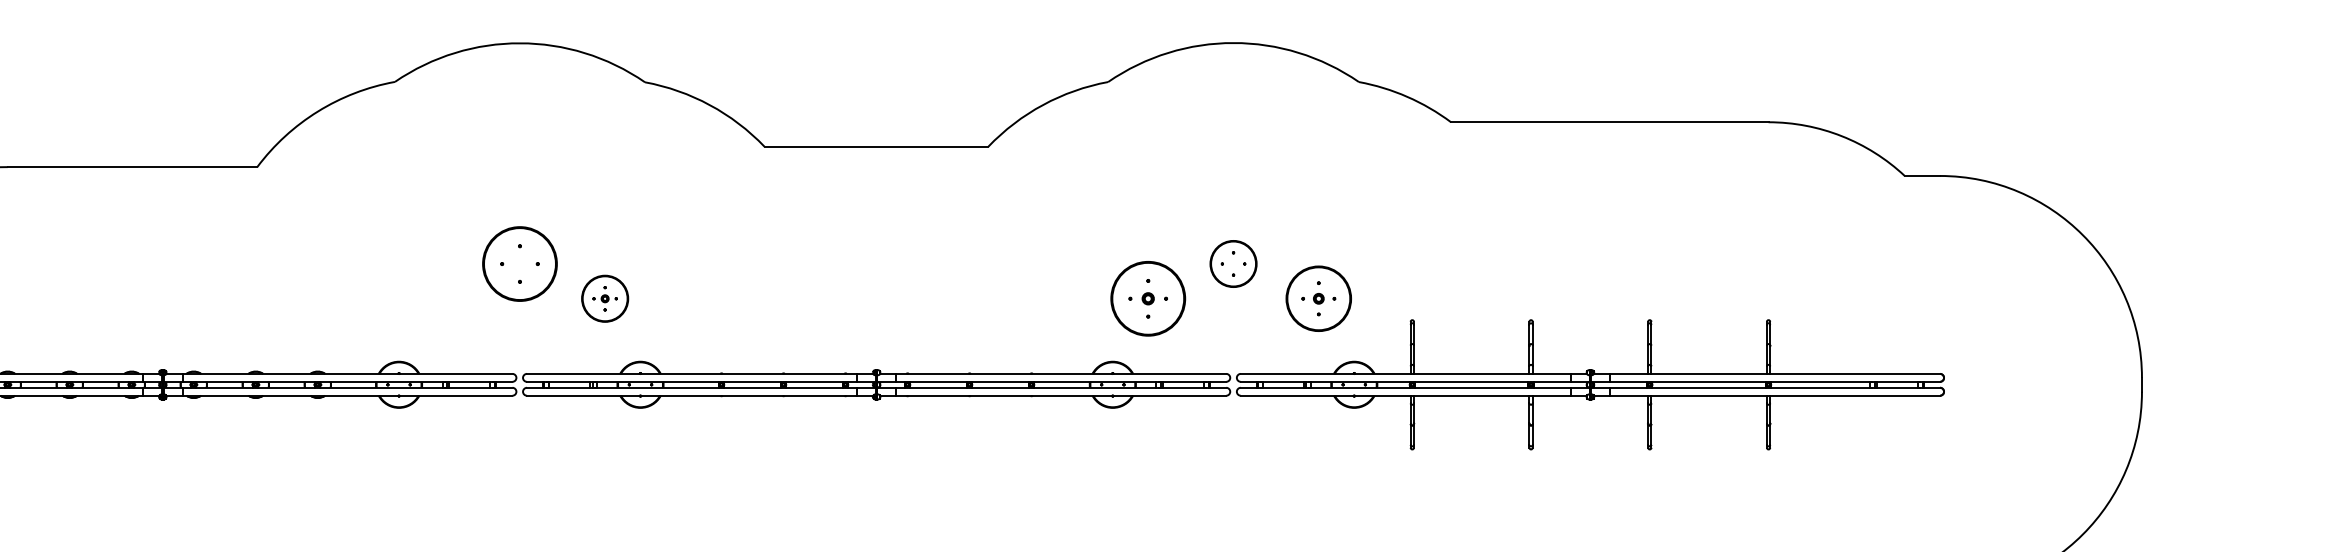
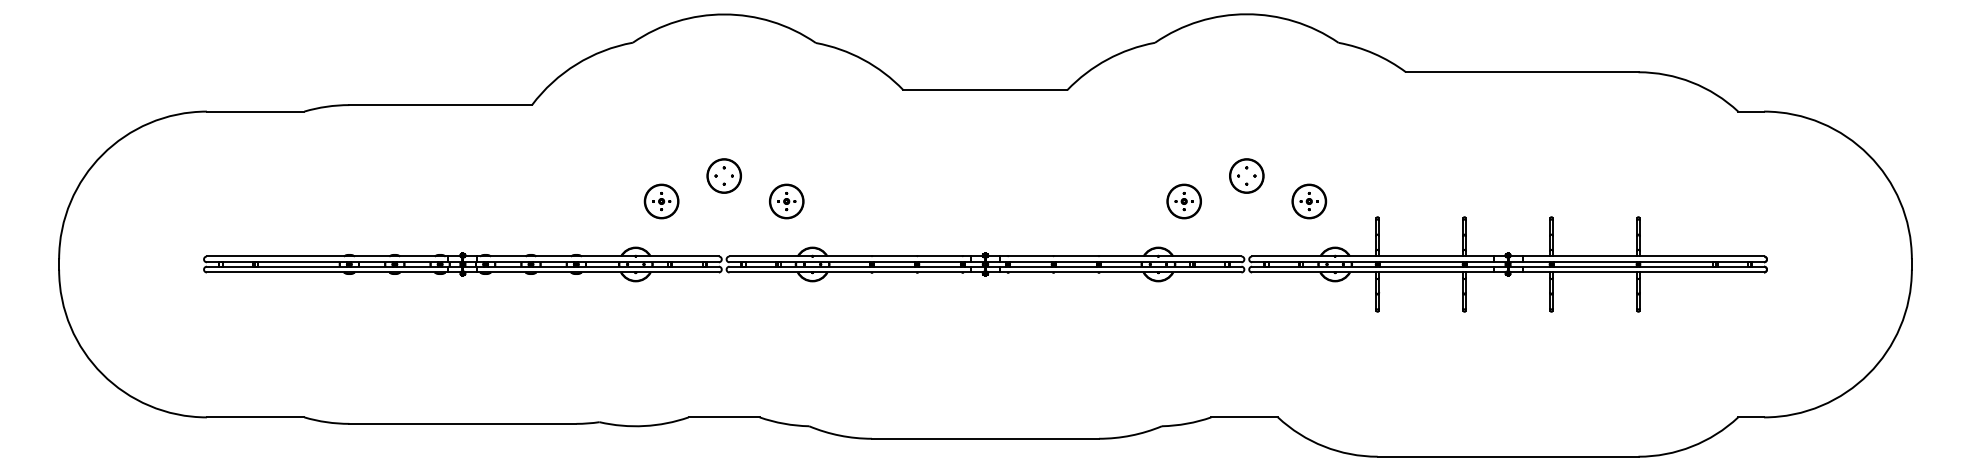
part: (518, 263) -> (723, 175), size x0.62
part: (434, 298) -> (661, 201), added
part: (1147, 298) -> (1183, 201), size x0.62
part: (1319, 298) -> (1309, 201), size x0.71

